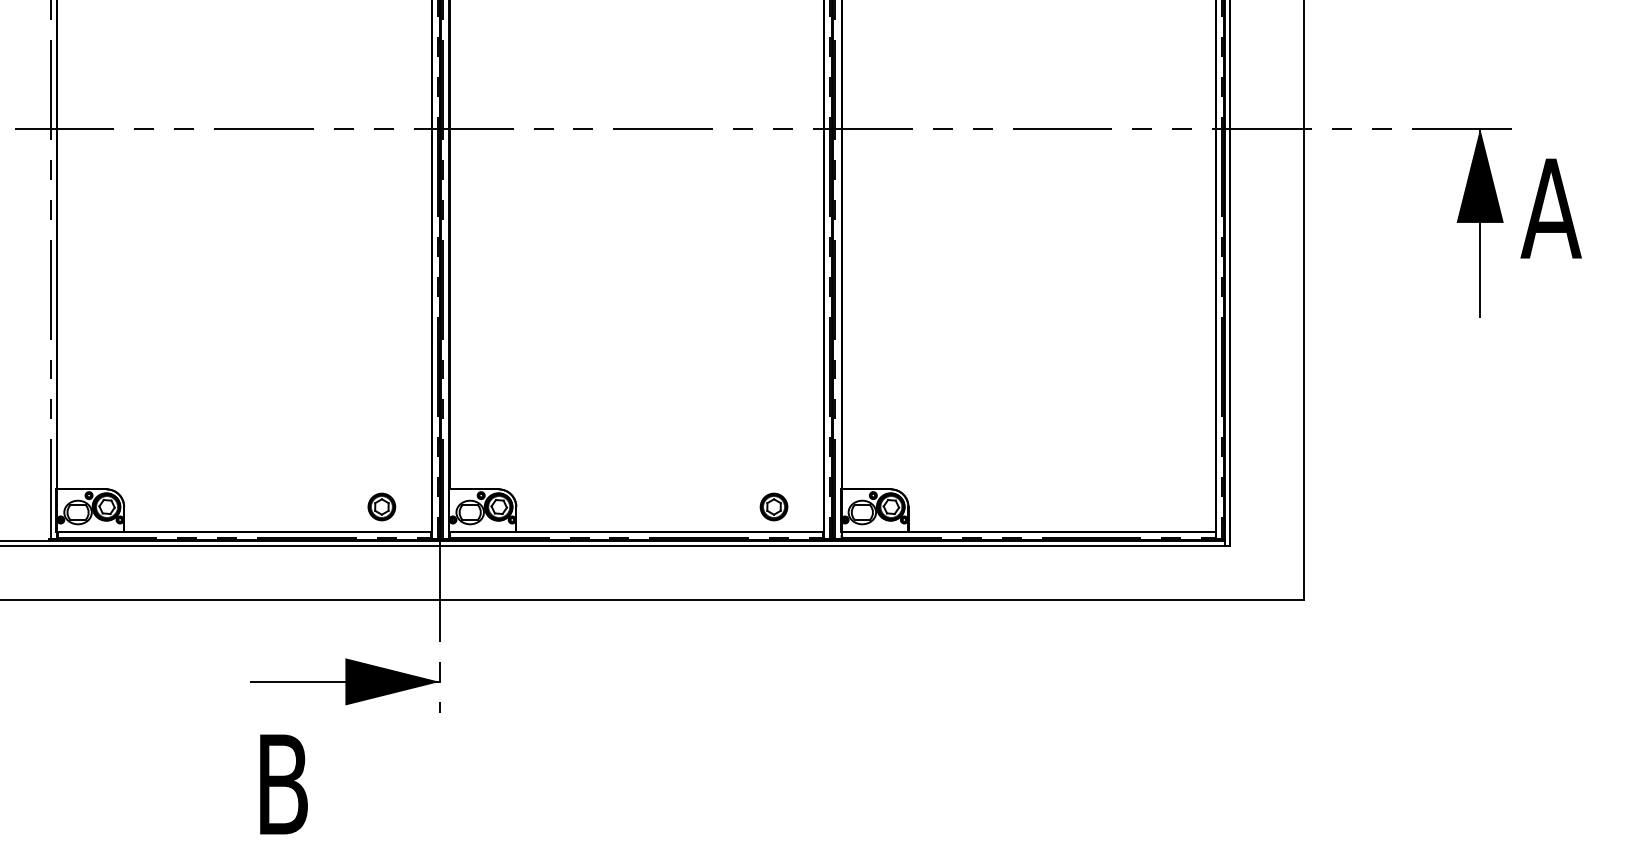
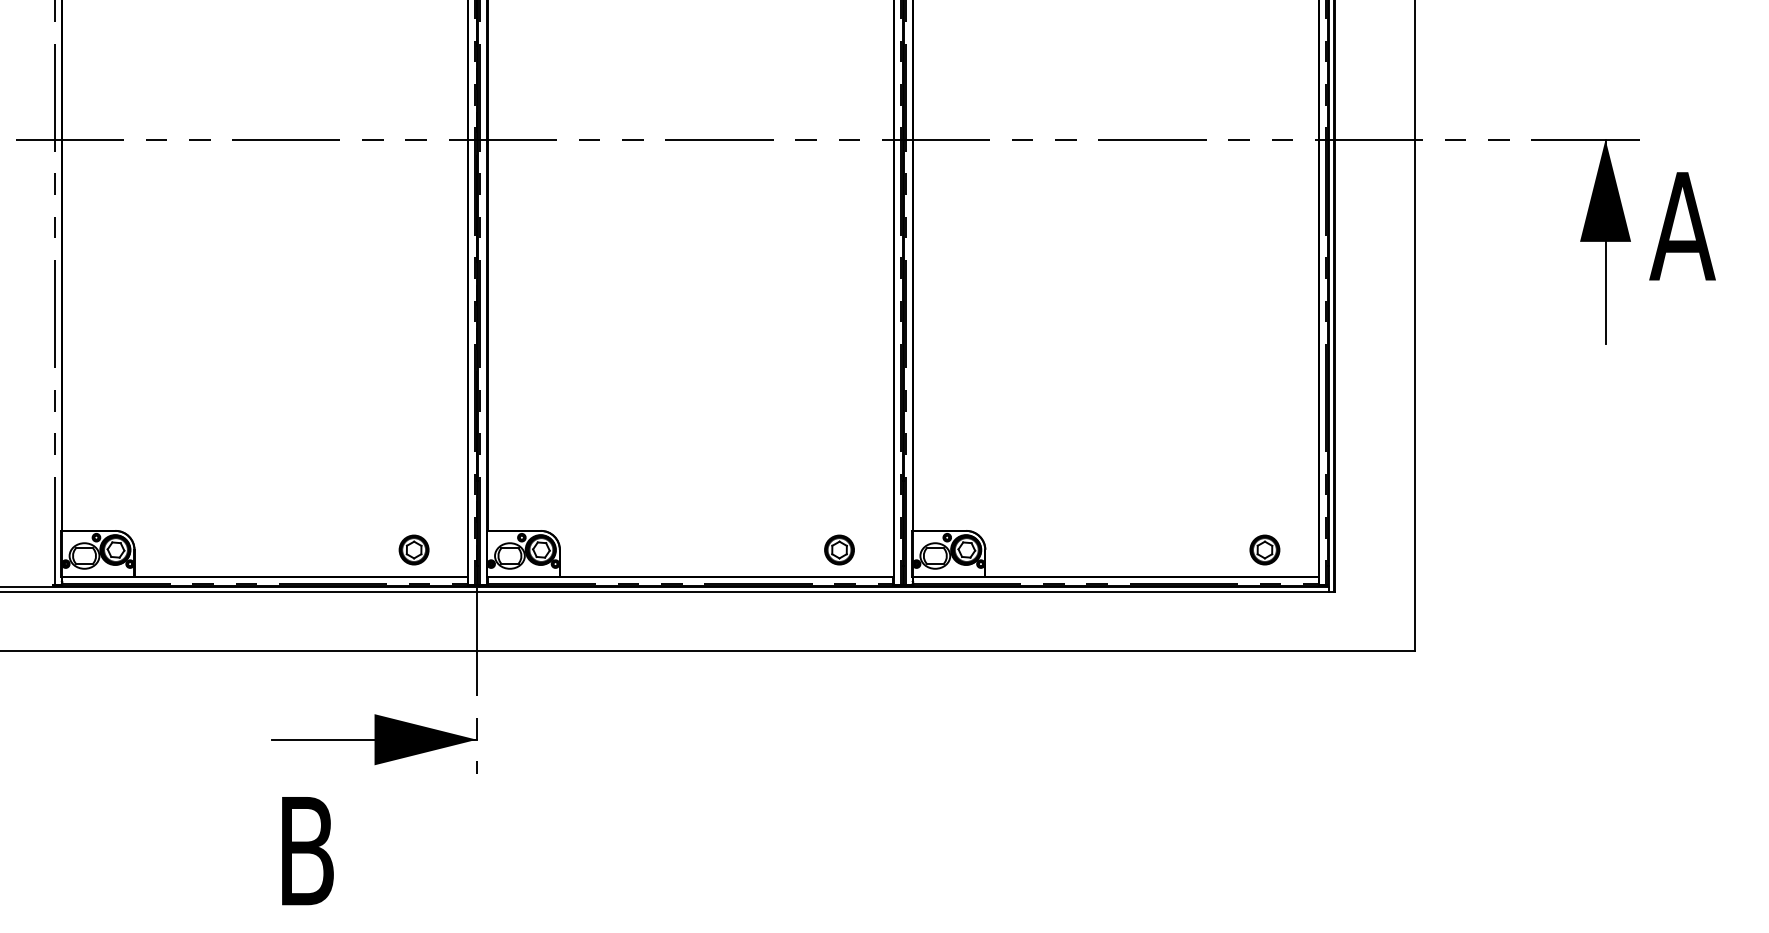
part: (1166, 506) -> (1265, 549), added

